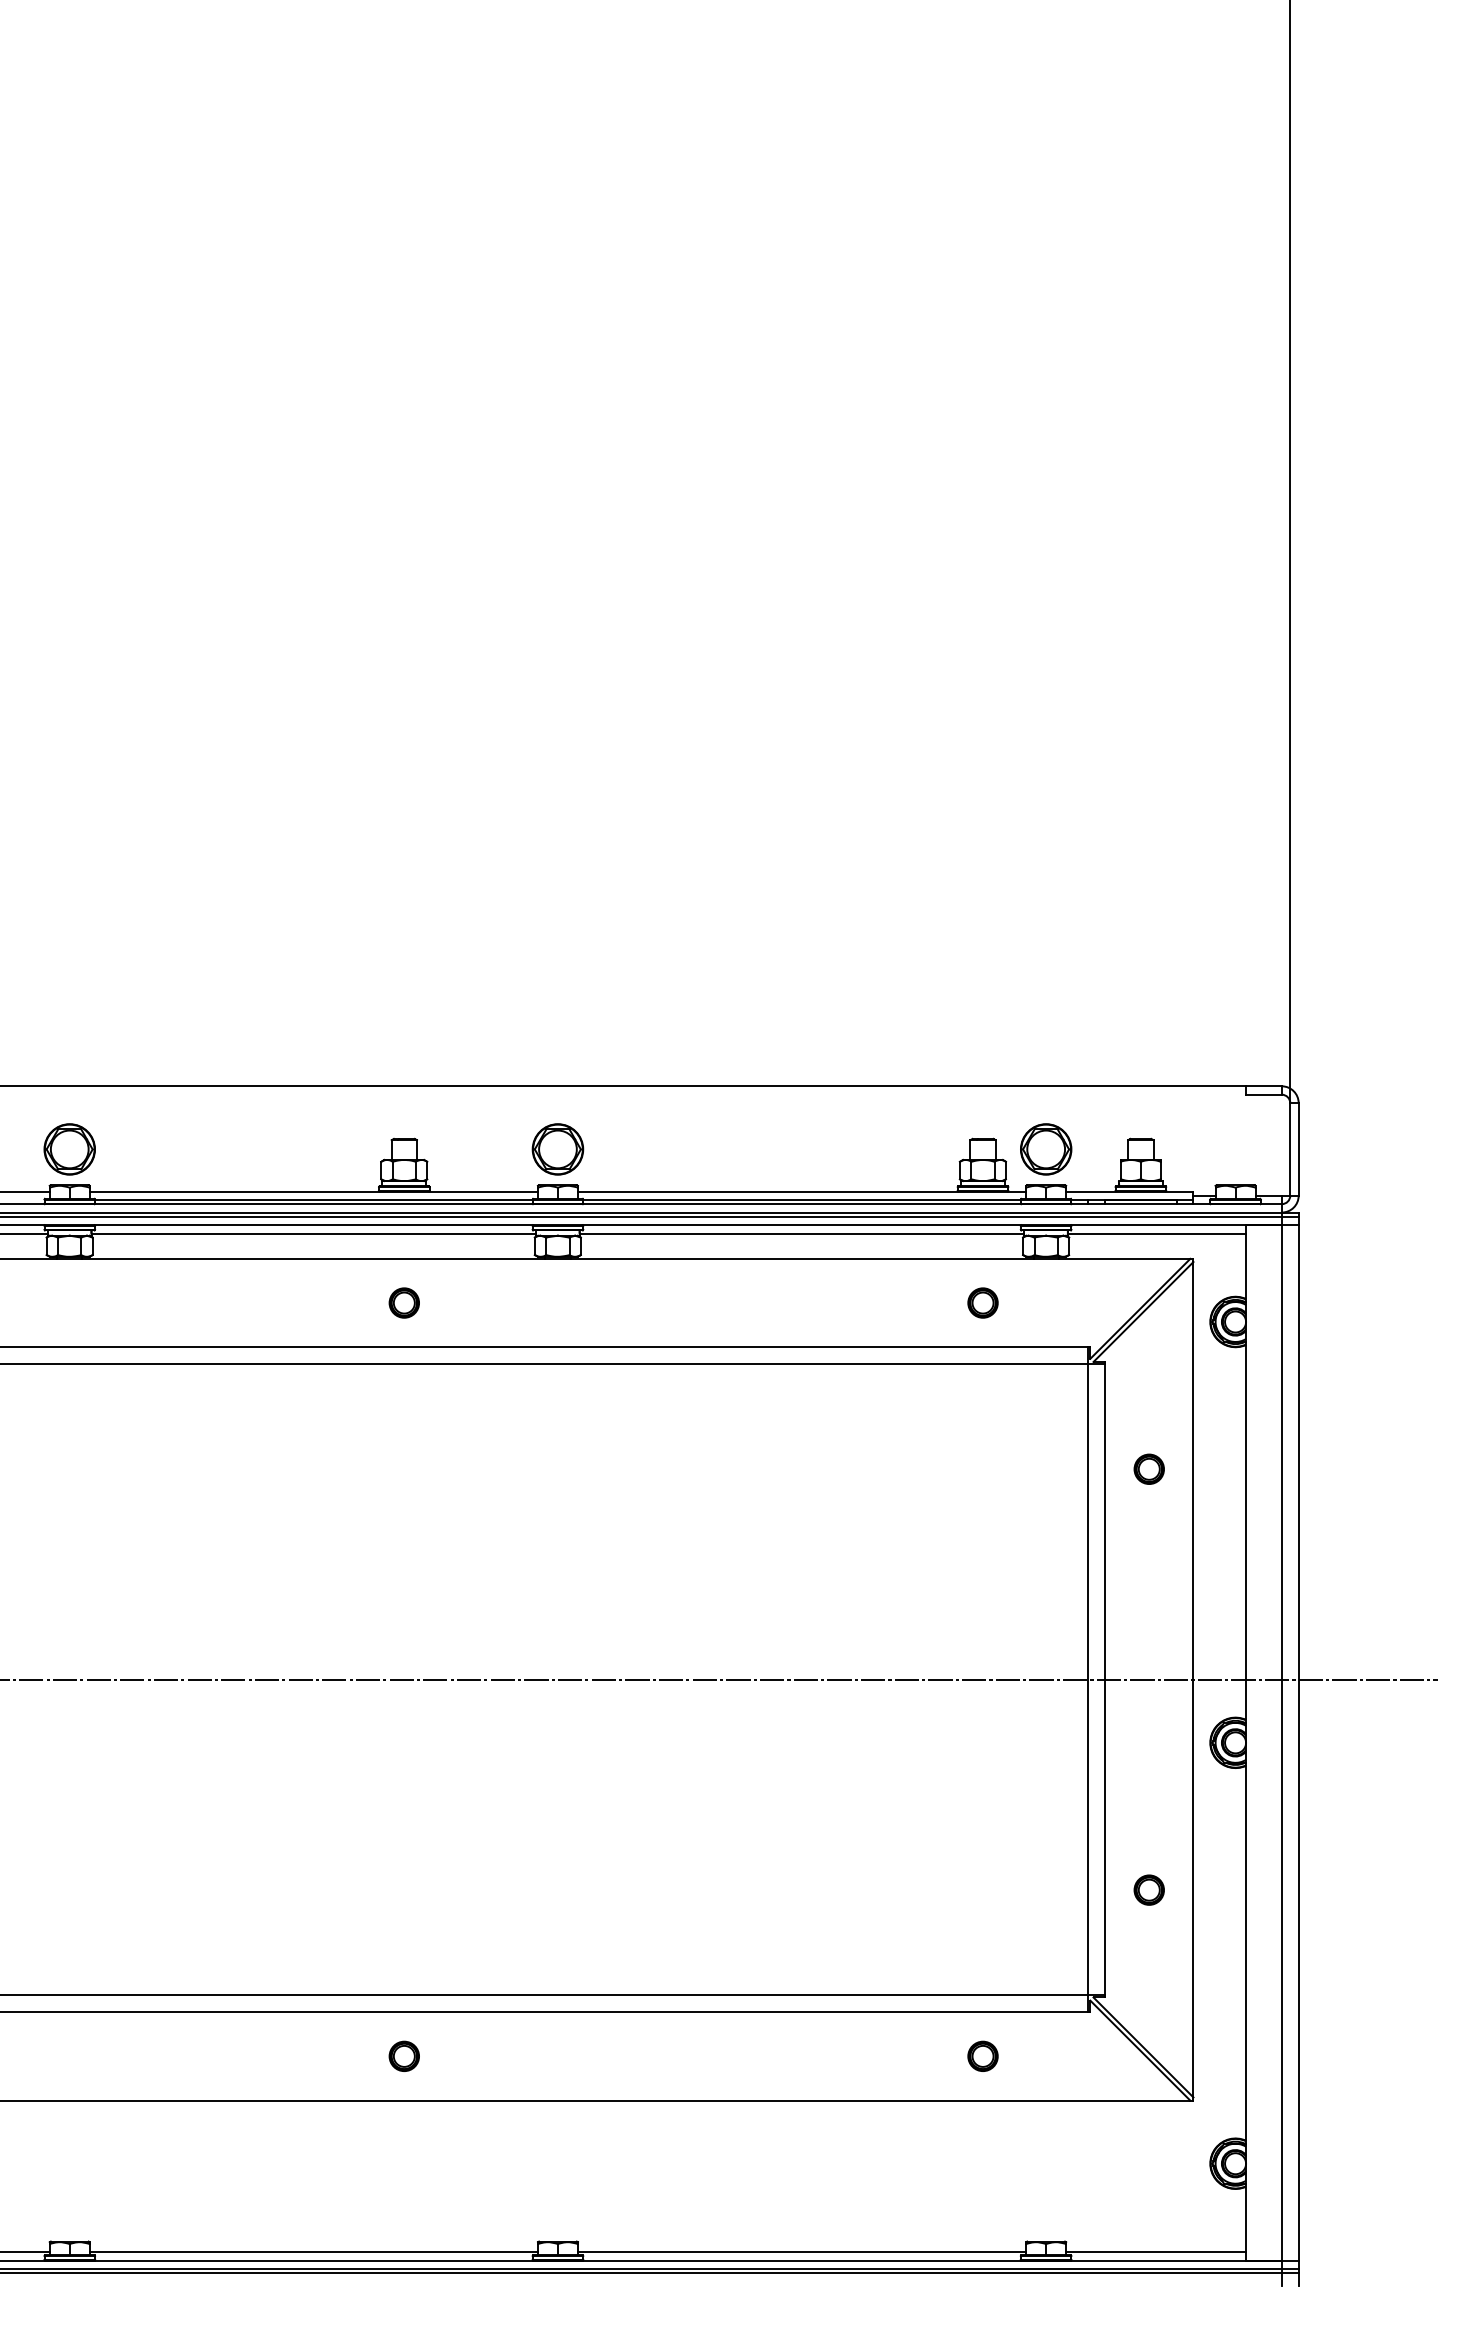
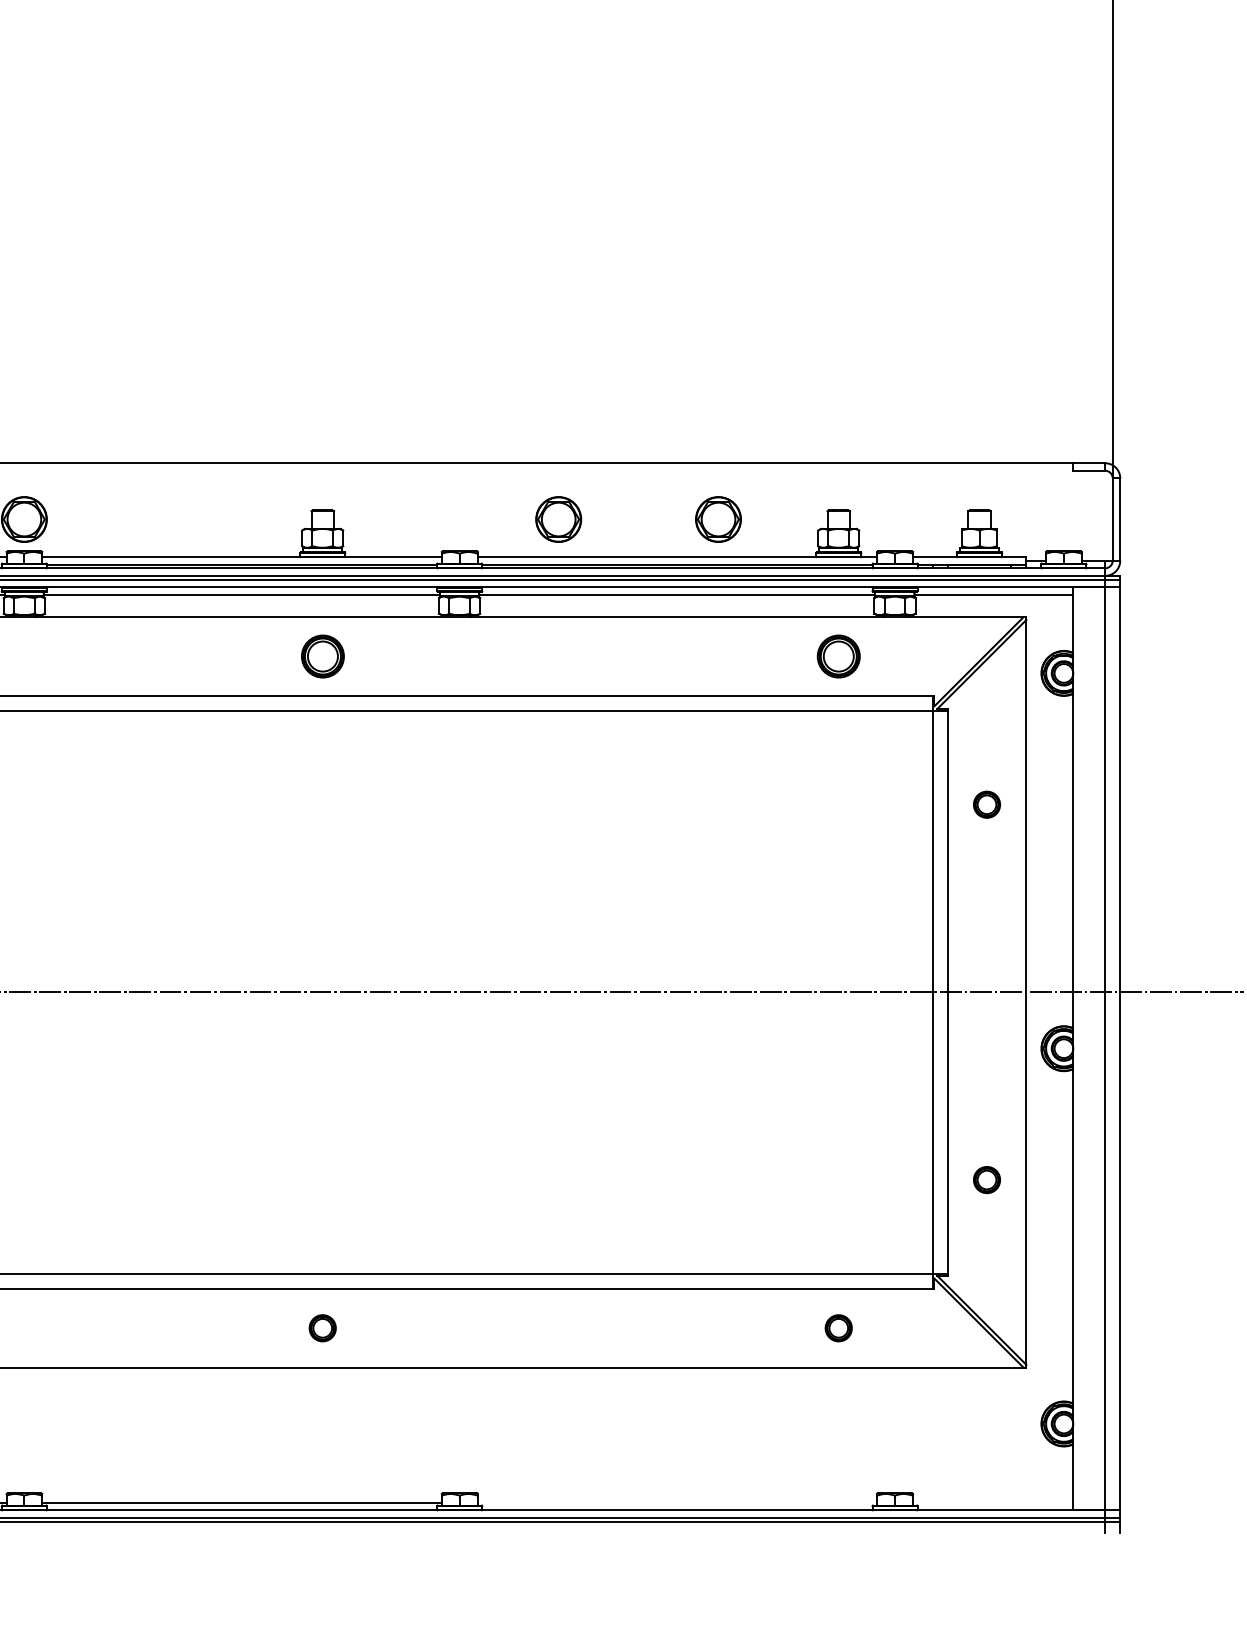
part: (557, 1149) -> (558, 519), moved
part: (1046, 1149) -> (718, 519), moved
part: (403, 1302) -> (321, 656), size x1.6
part: (982, 1302) -> (838, 656), size x1.6
line: (801, 2252) -> (676, 1503), removed
line: (1156, 2252) -> (993, 1503), removed

